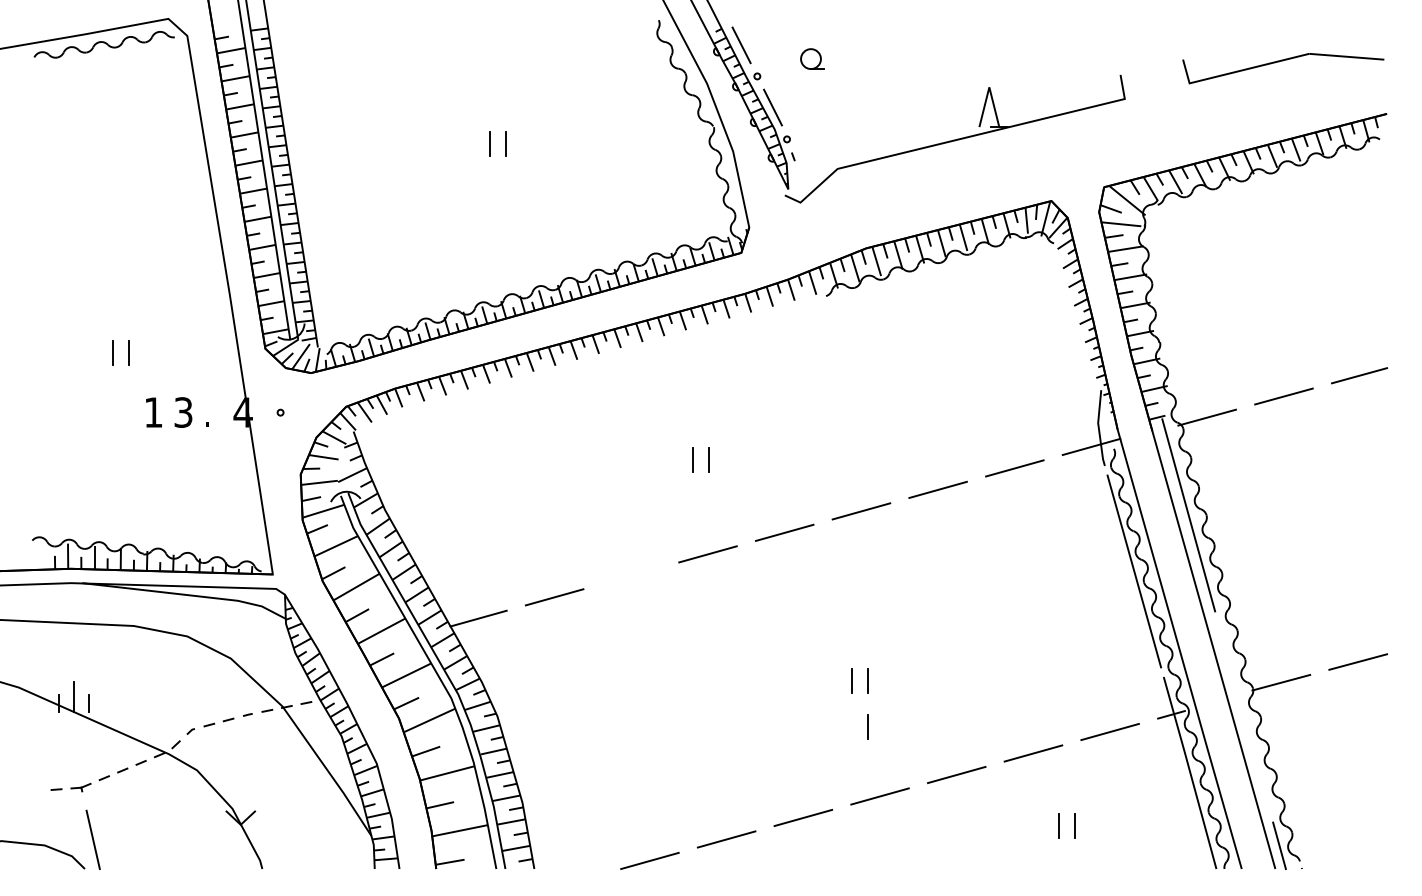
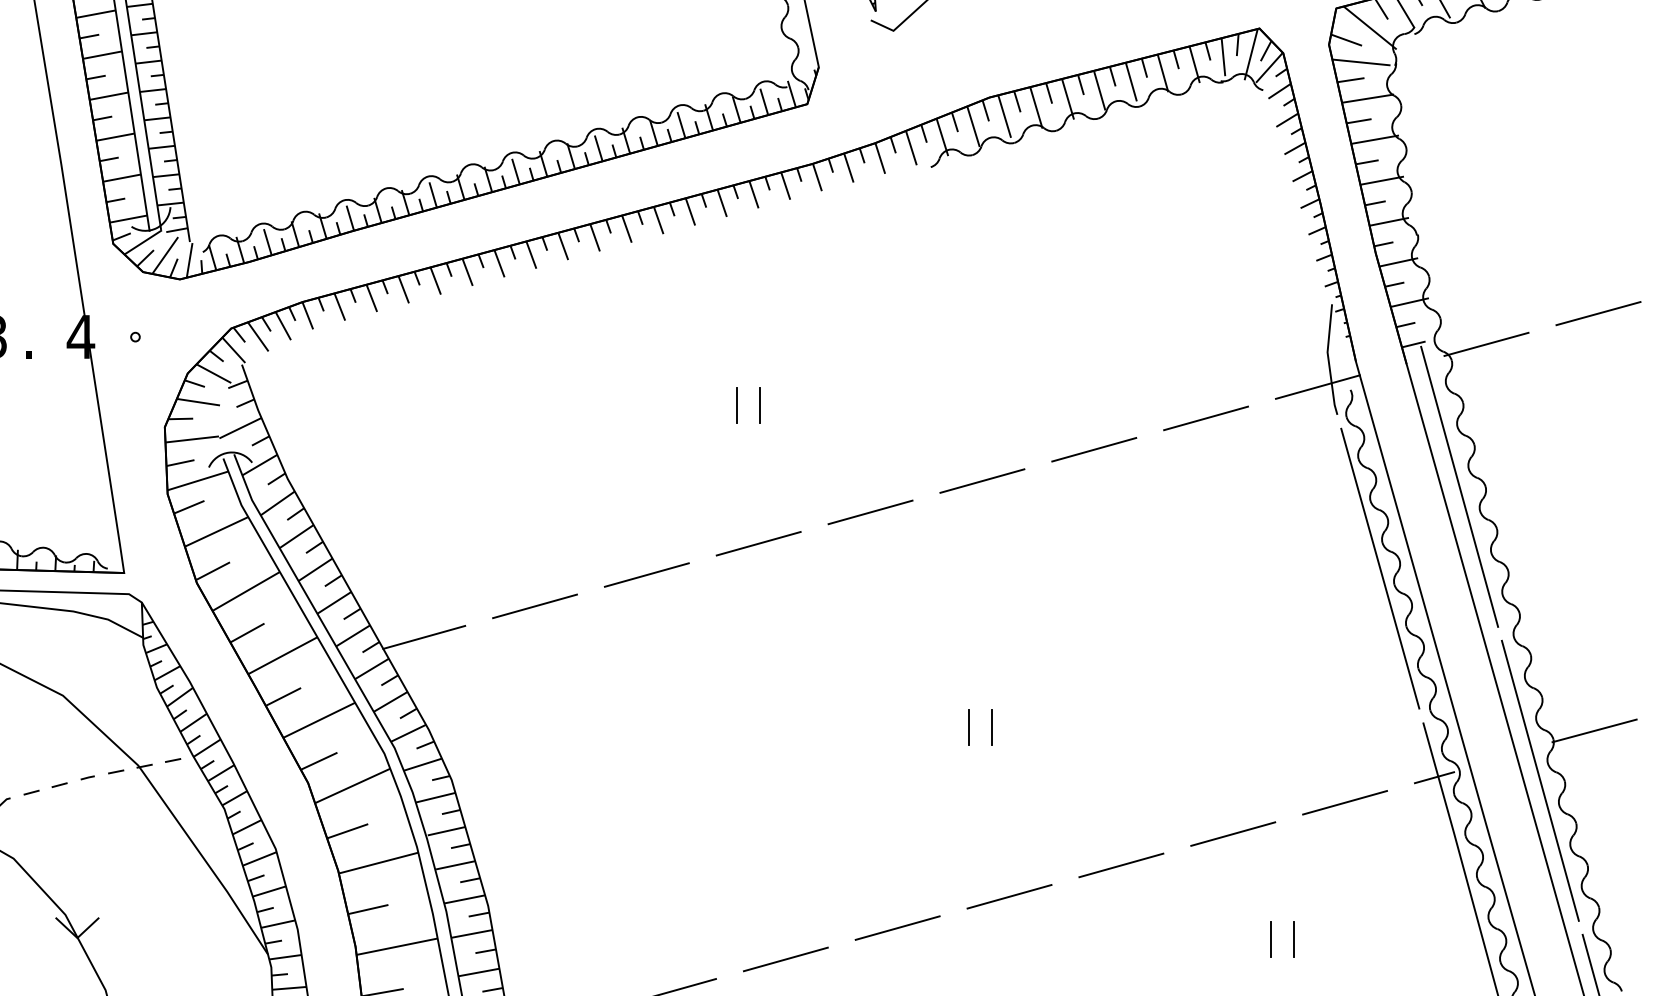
line: (631, 575) -> (647, 574), added
line: (1243, 716) -> (1539, 780), added
line: (867, 726) -> (991, 794), removed

